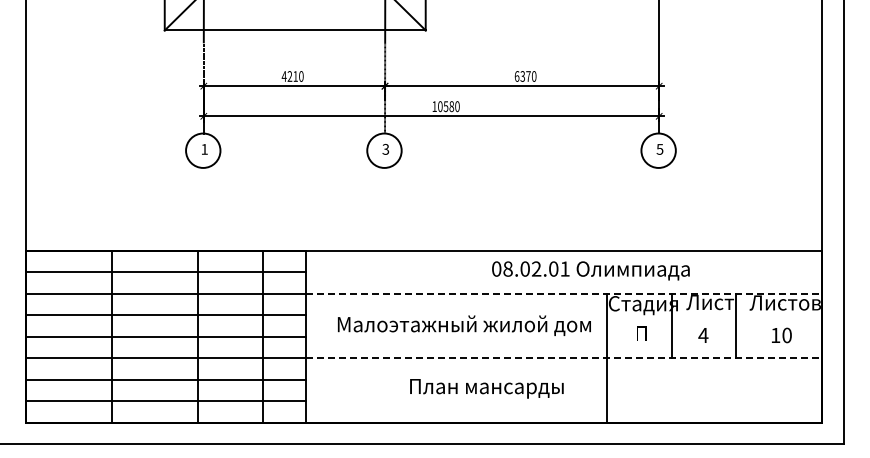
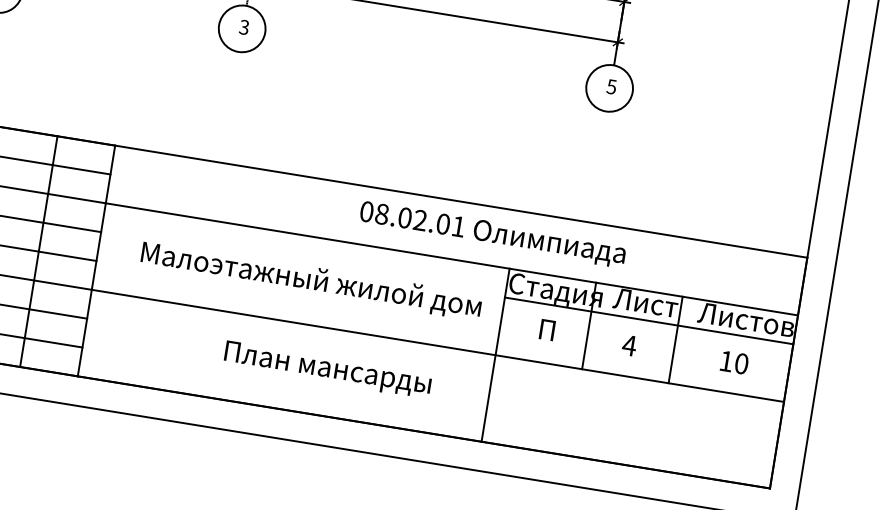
line: (564, 293) -> (452, 259), dashed -> solid
line: (714, 315) -> (648, 321), added
line: (564, 358) -> (438, 346), dashed -> solid

